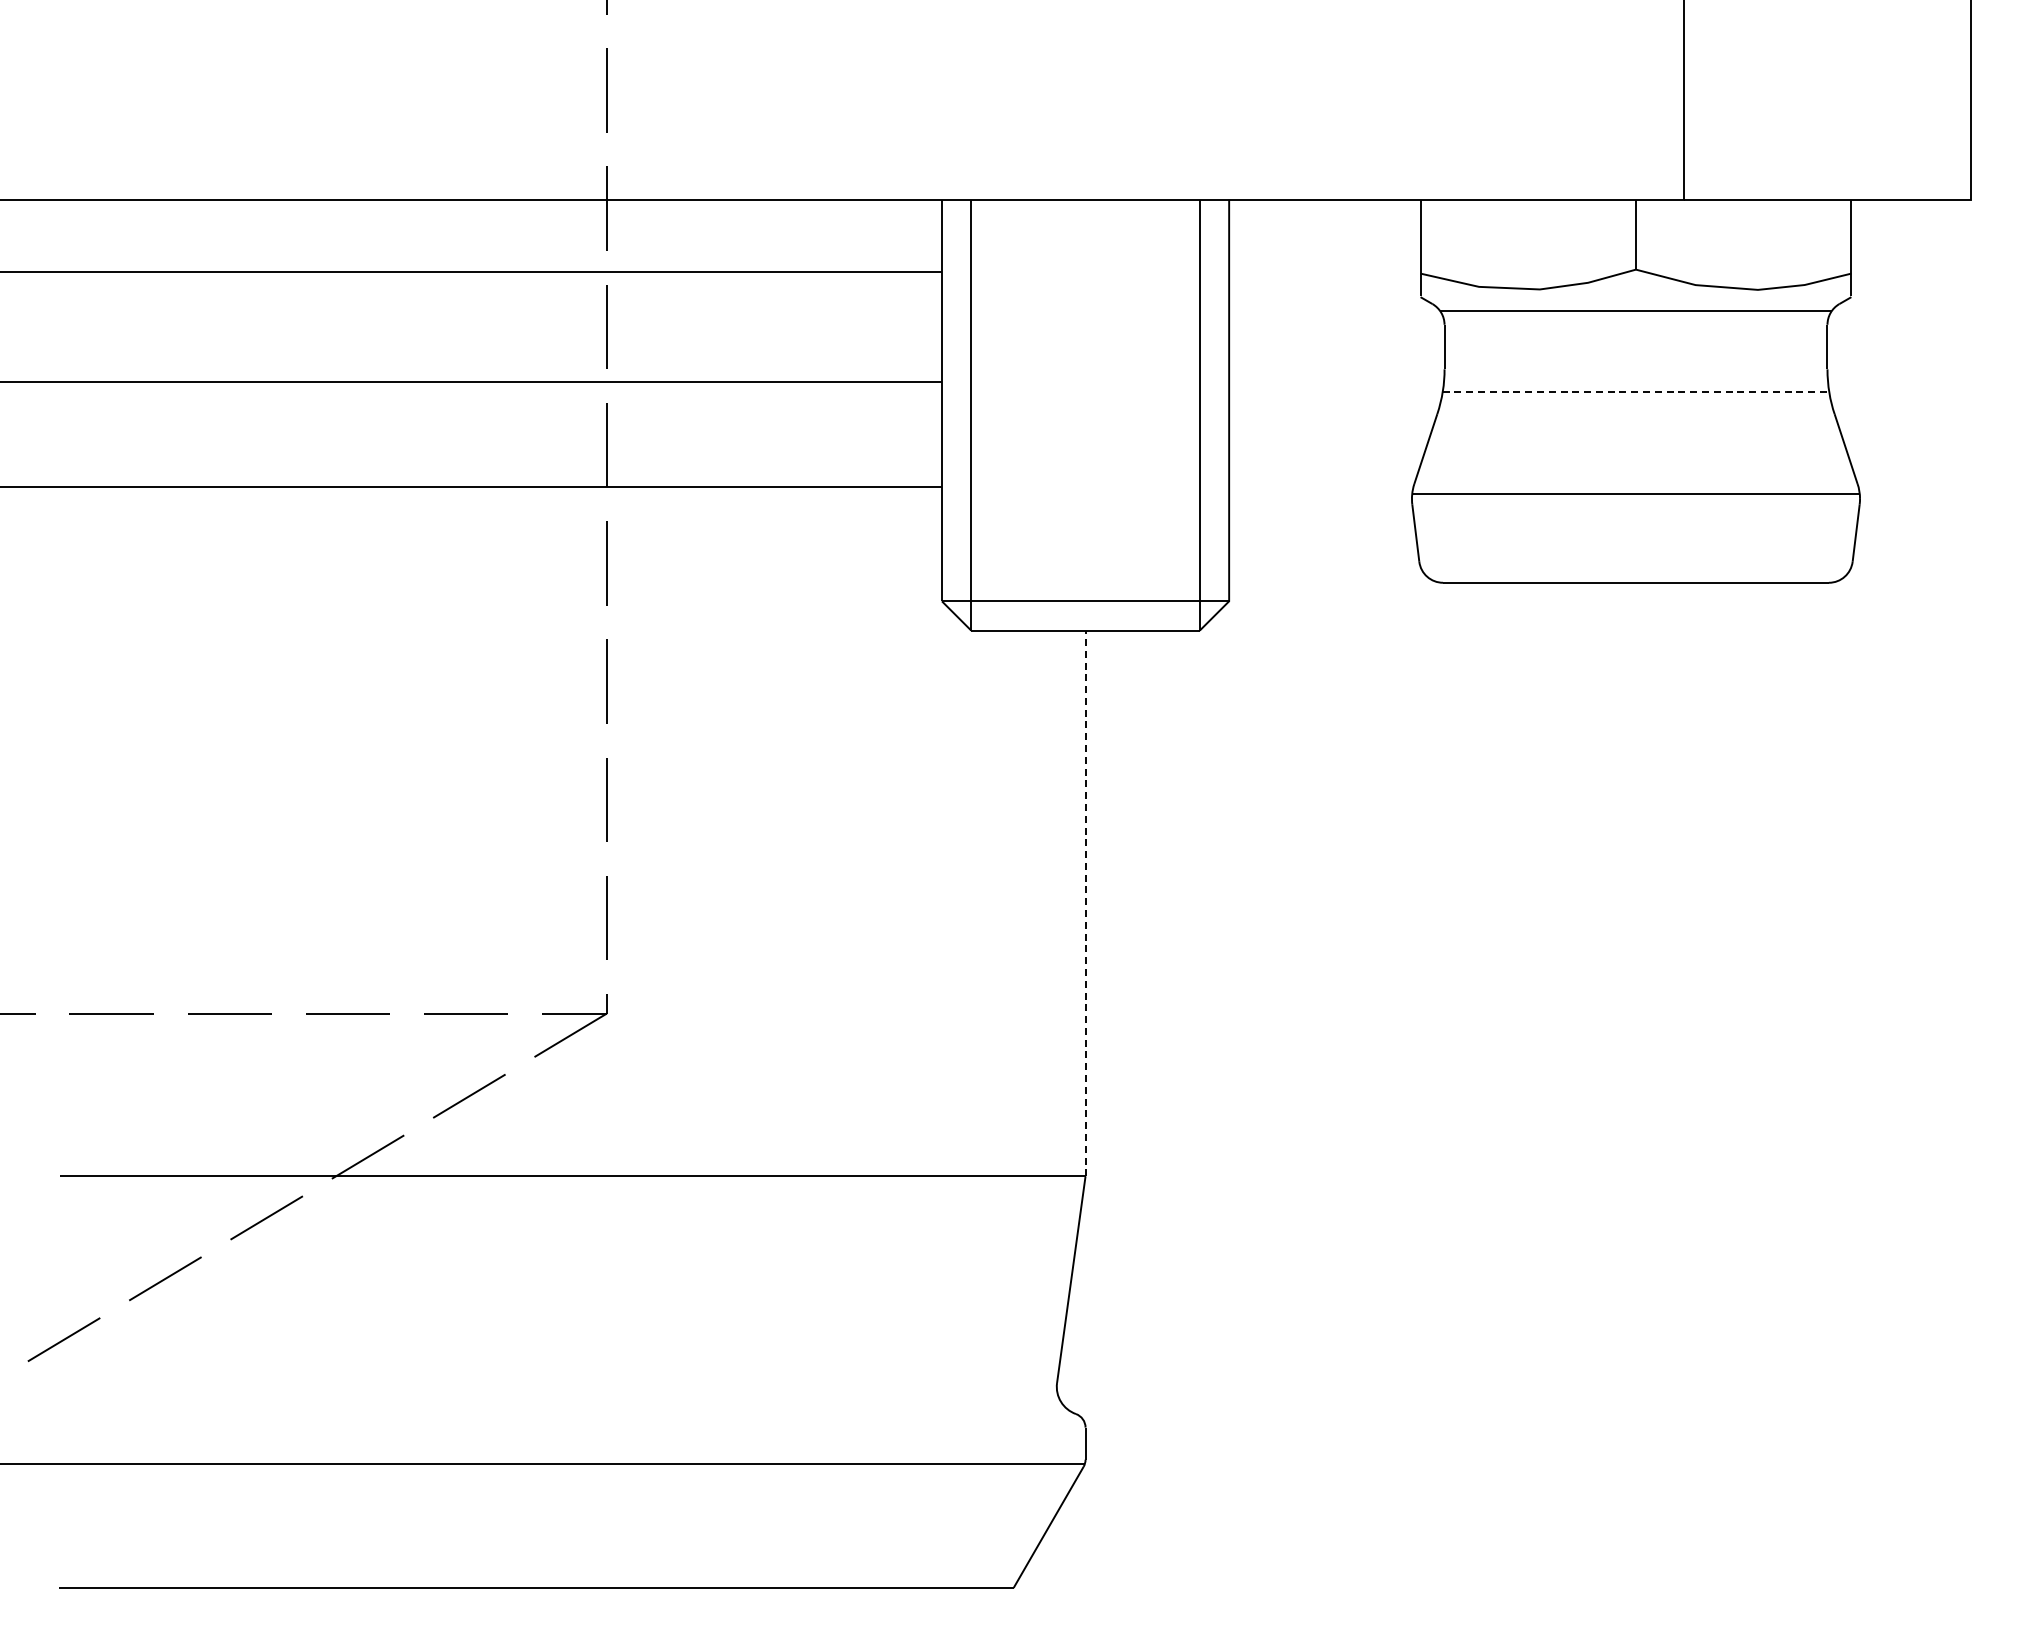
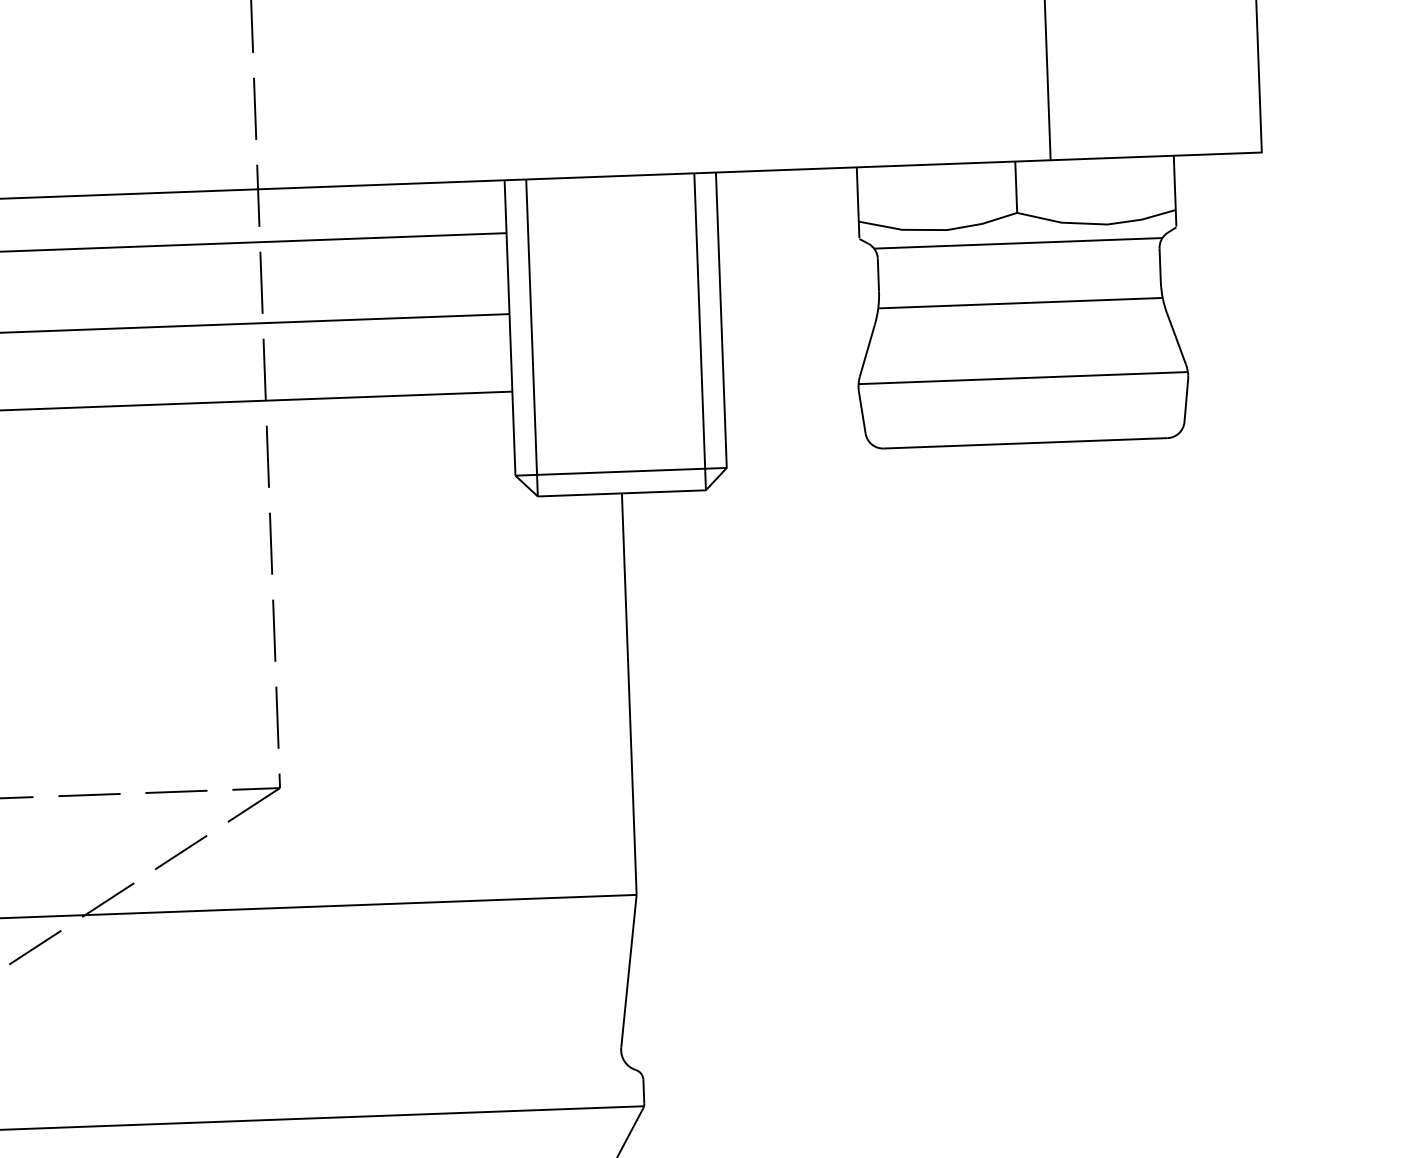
line: (1636, 392) -> (1020, 303), dashed -> solid
line: (1085, 903) -> (629, 694), dashed -> solid

